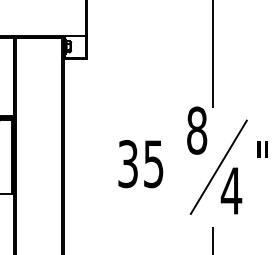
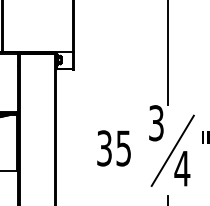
text: (197, 130) -> (156, 123), 8 -> 3

